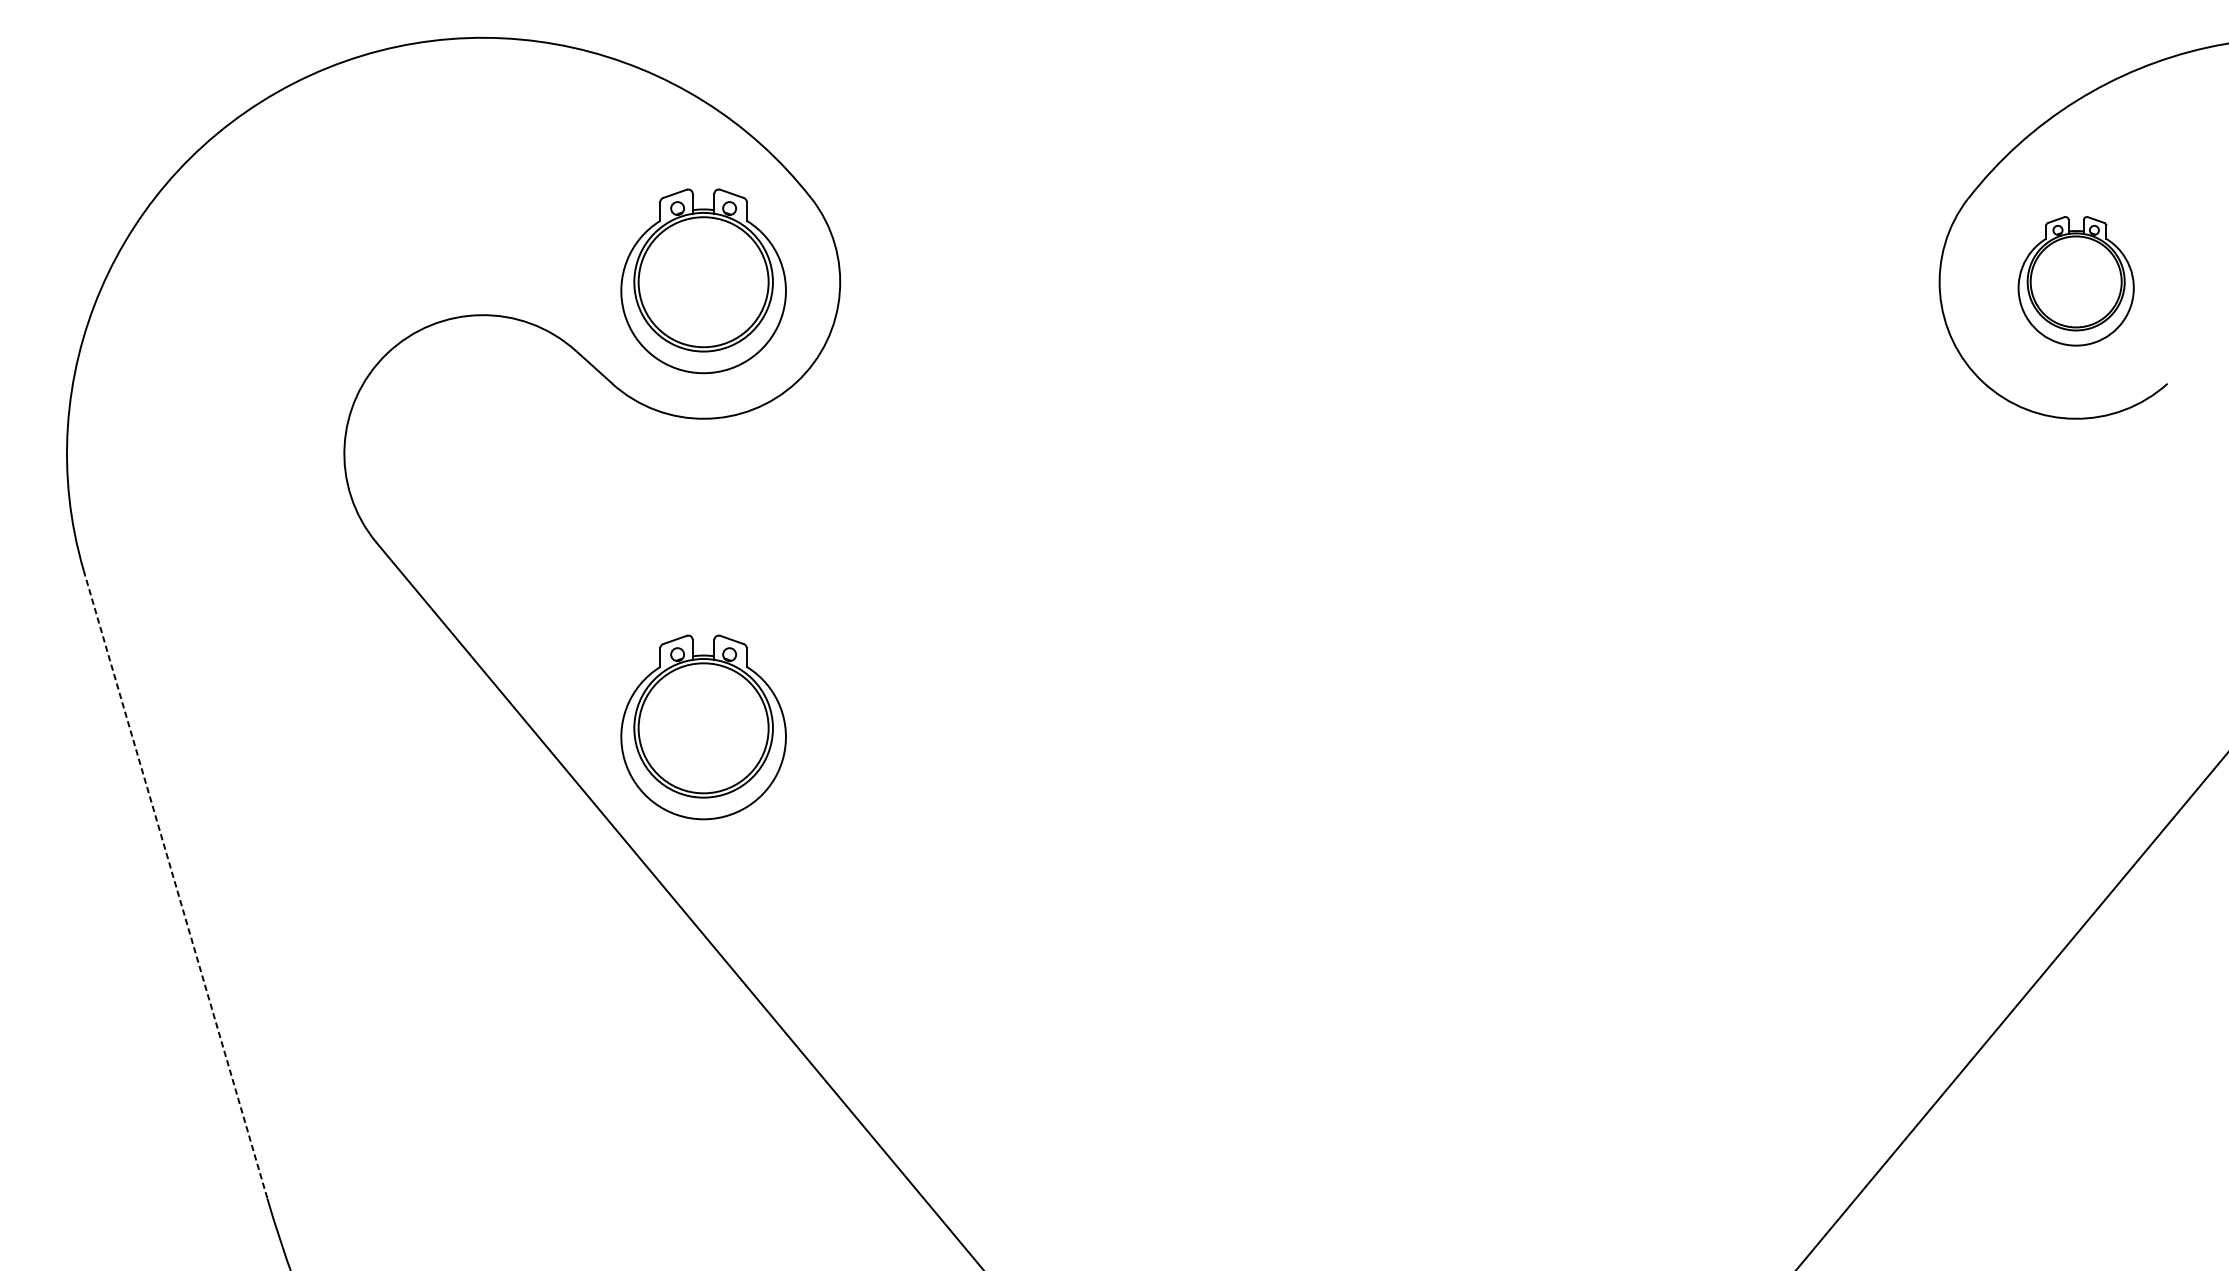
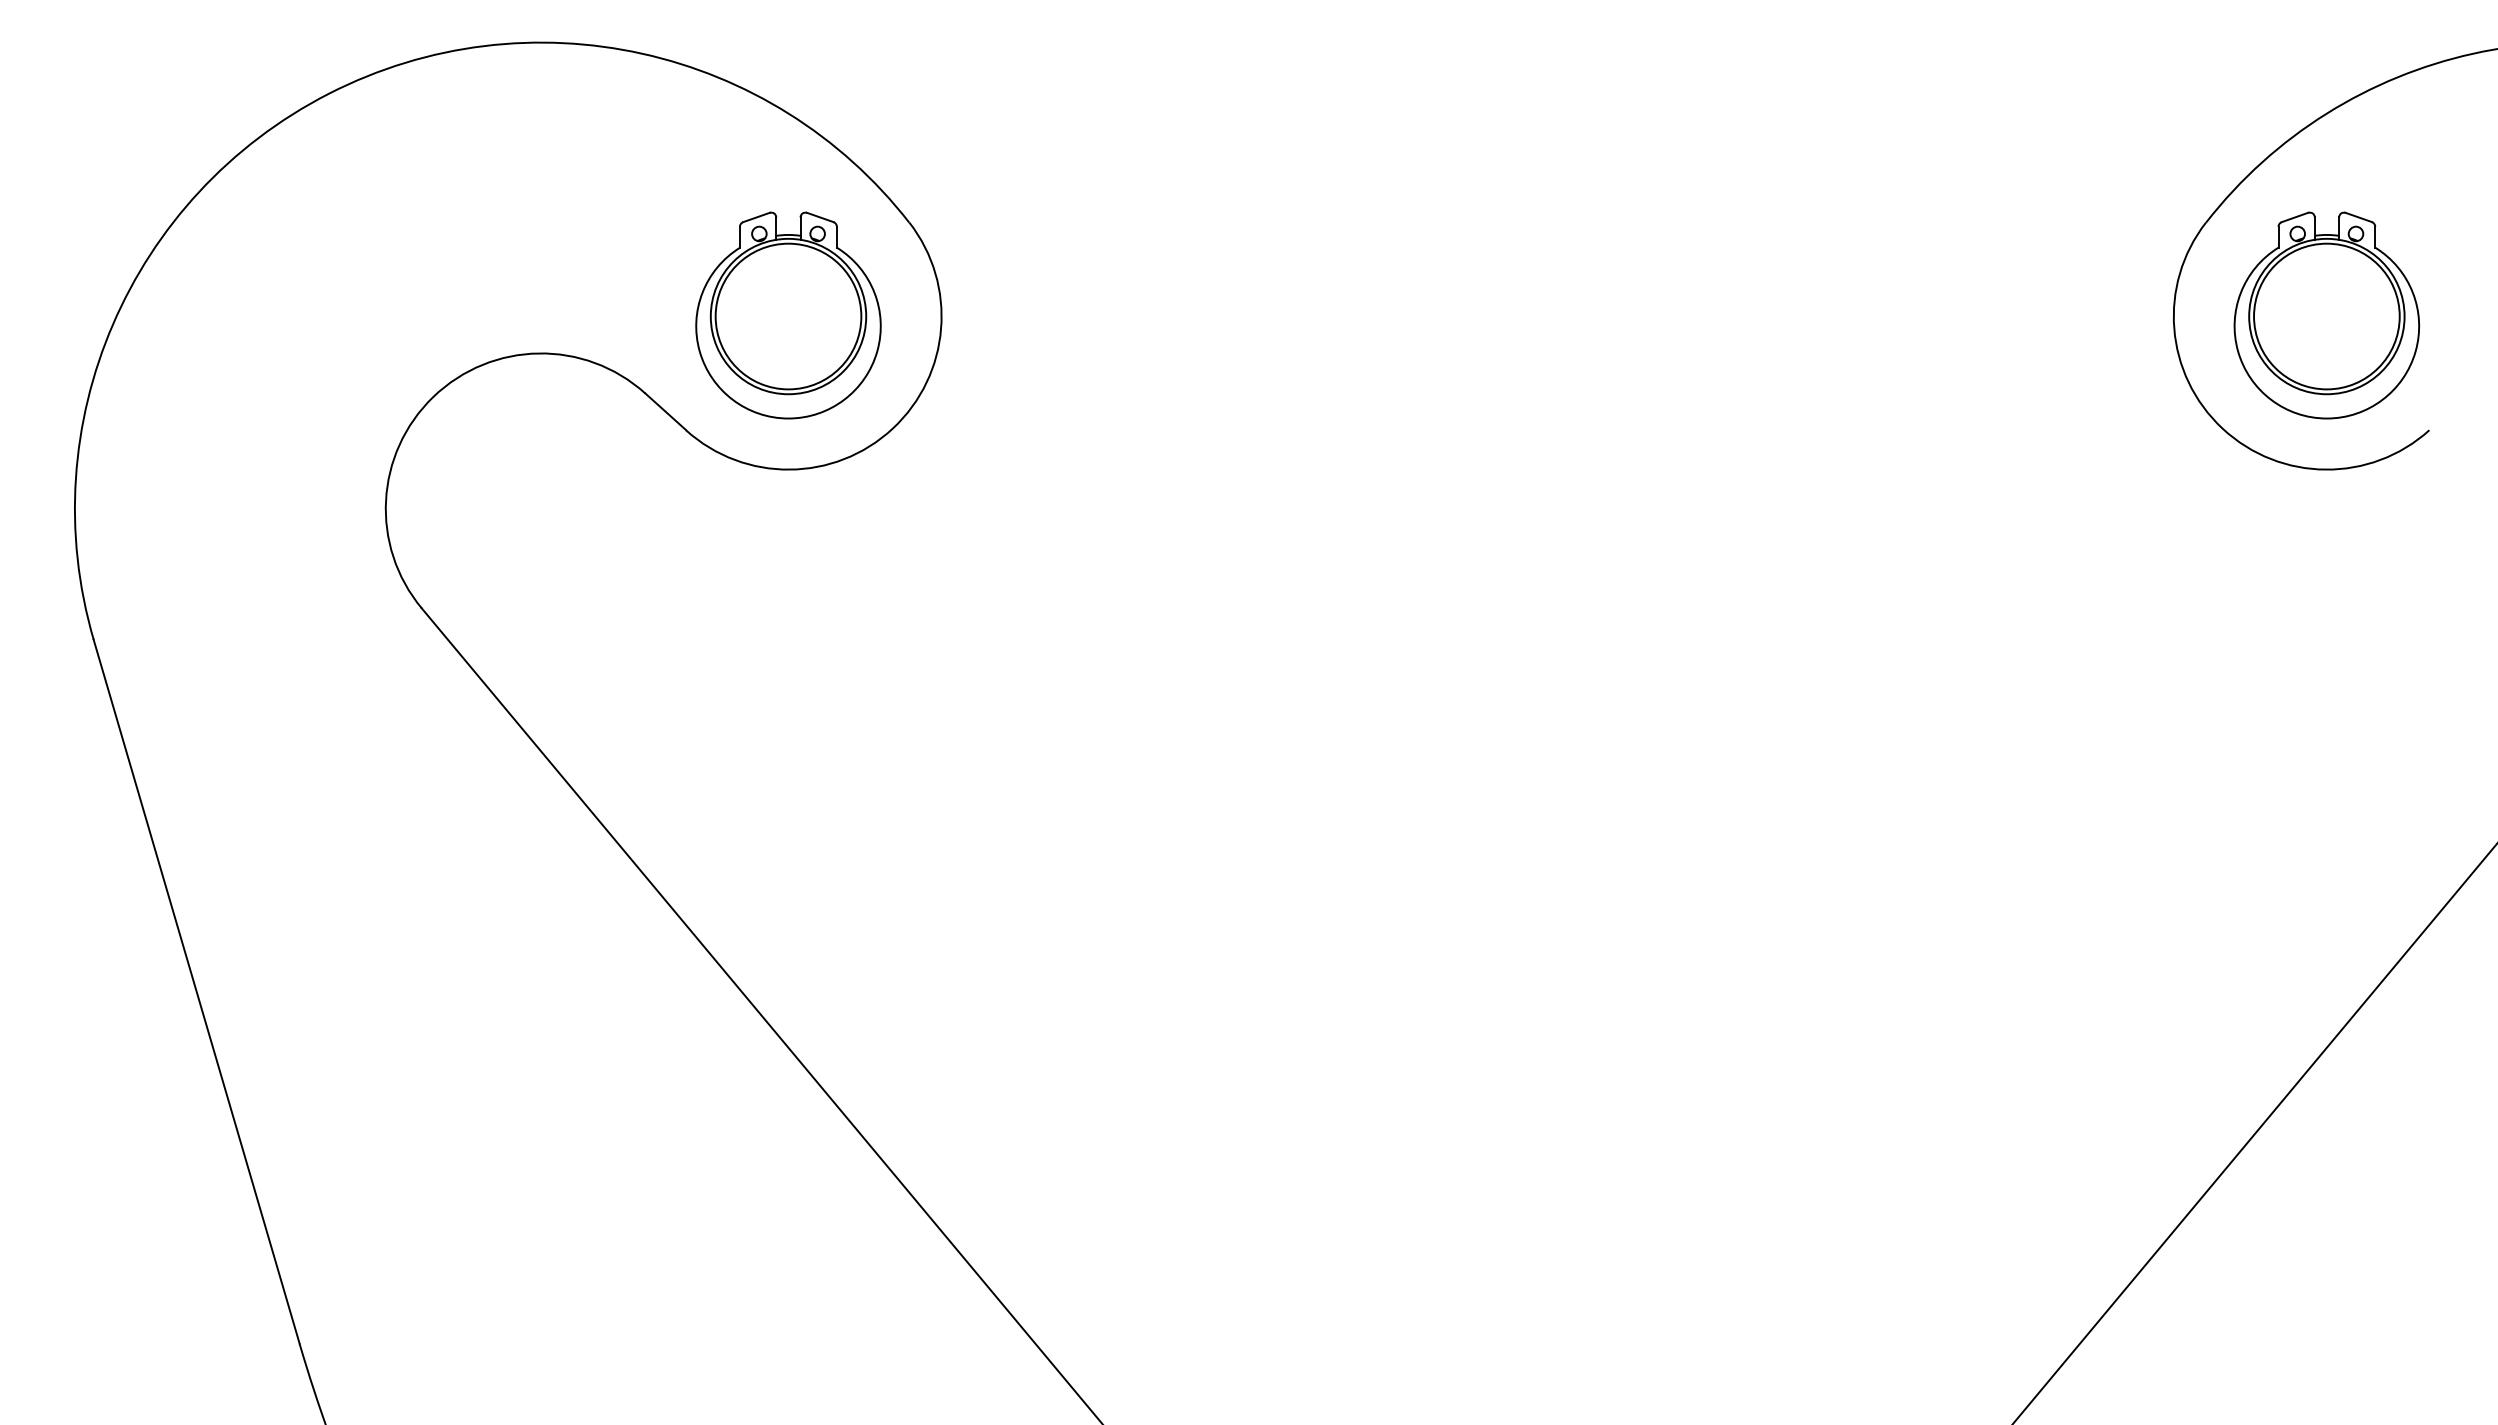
part: (2075, 281) -> (2326, 315), size x1.43
part: (703, 727) -> (788, 815), removed
line: (175, 884) -> (196, 991), dashed -> solid

